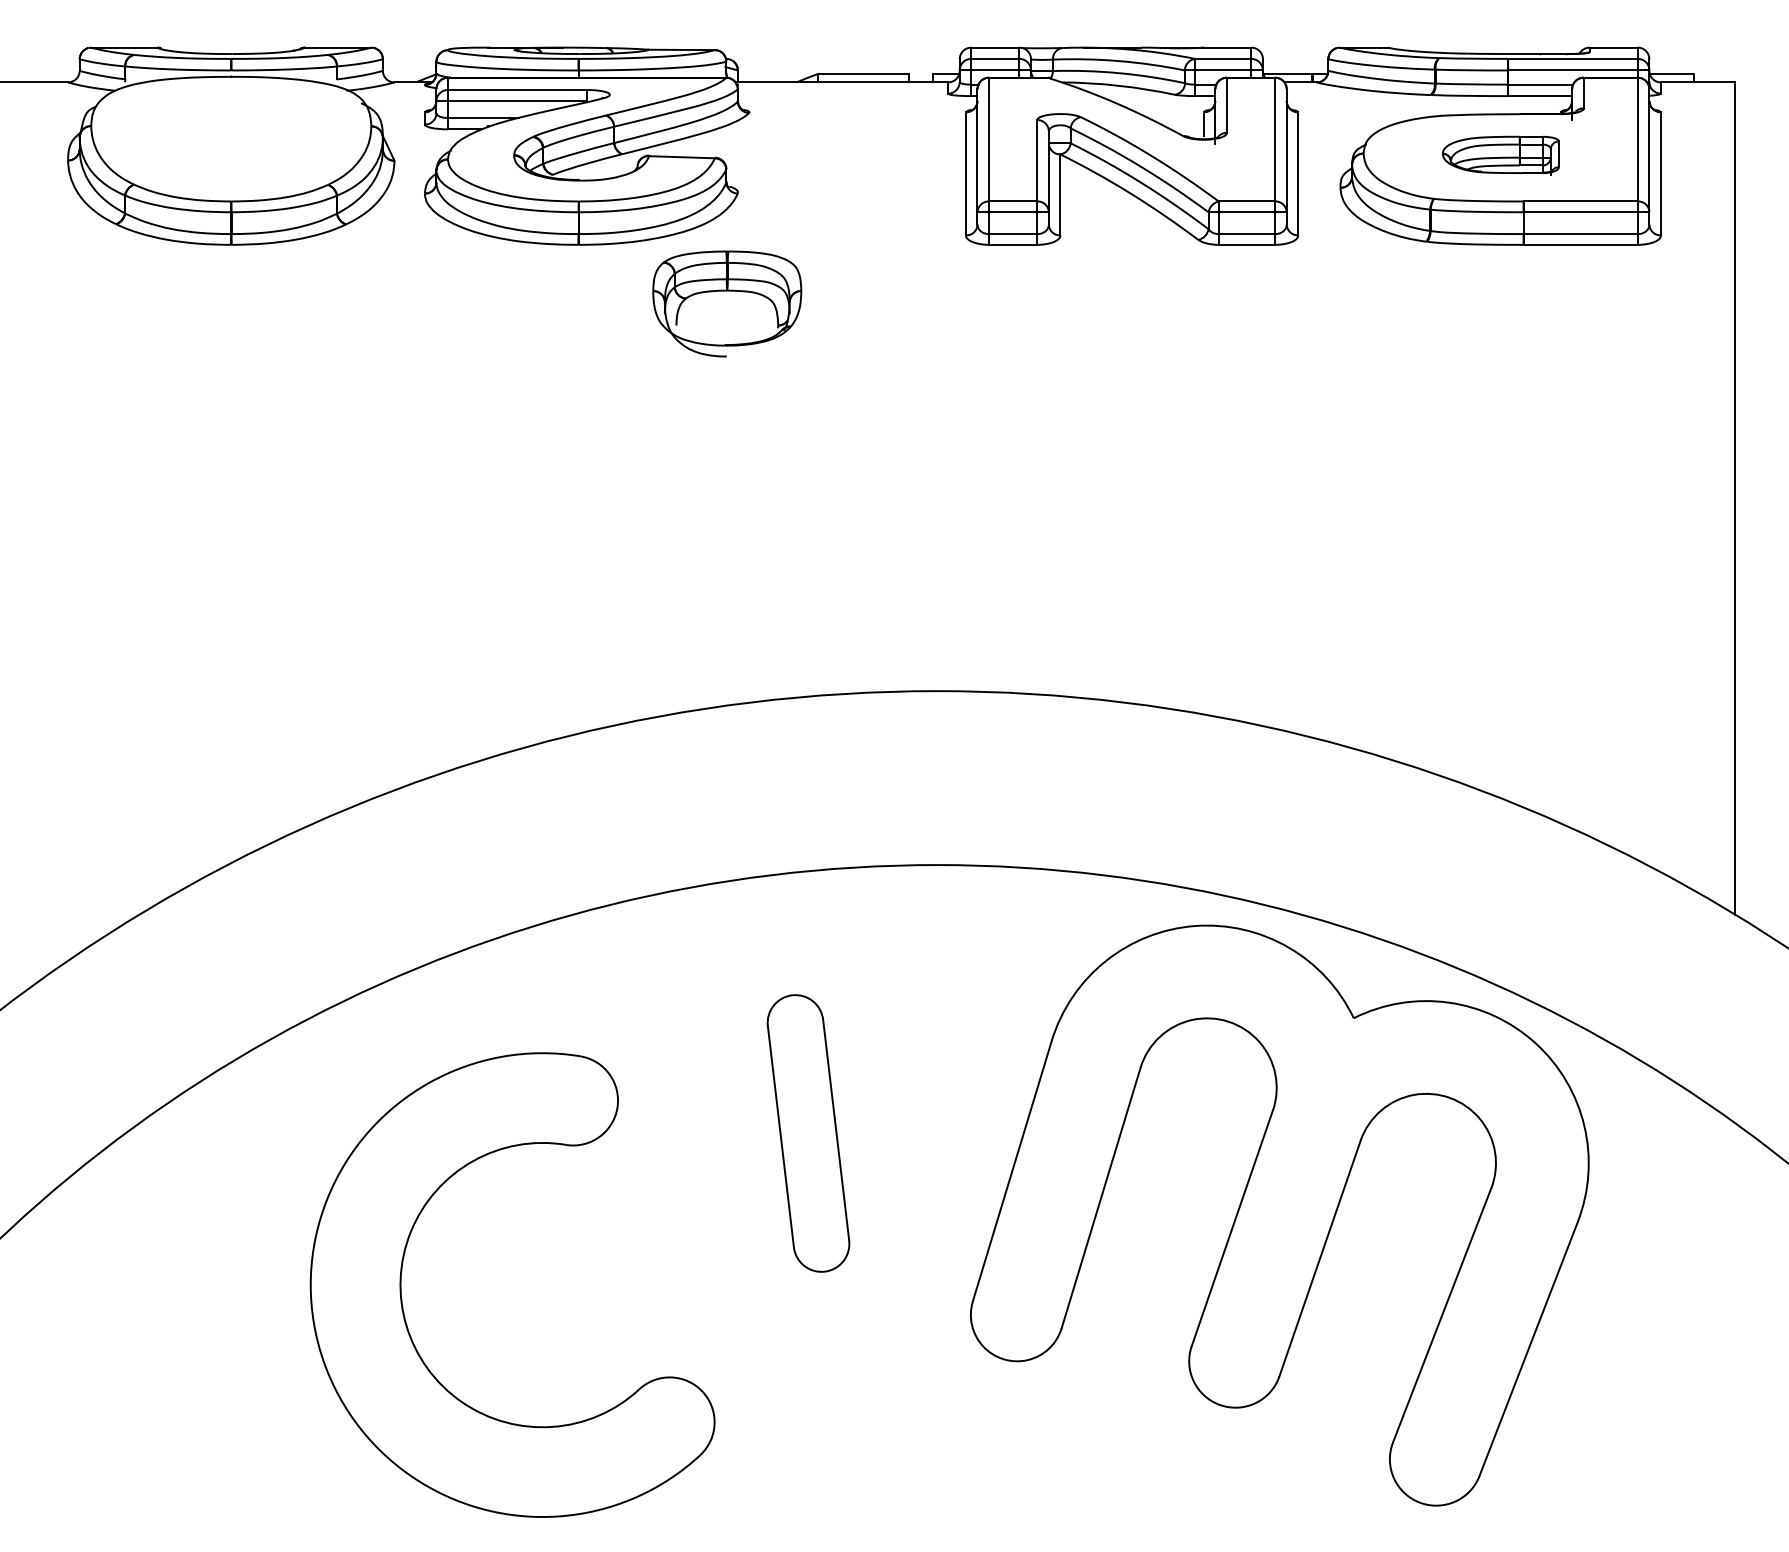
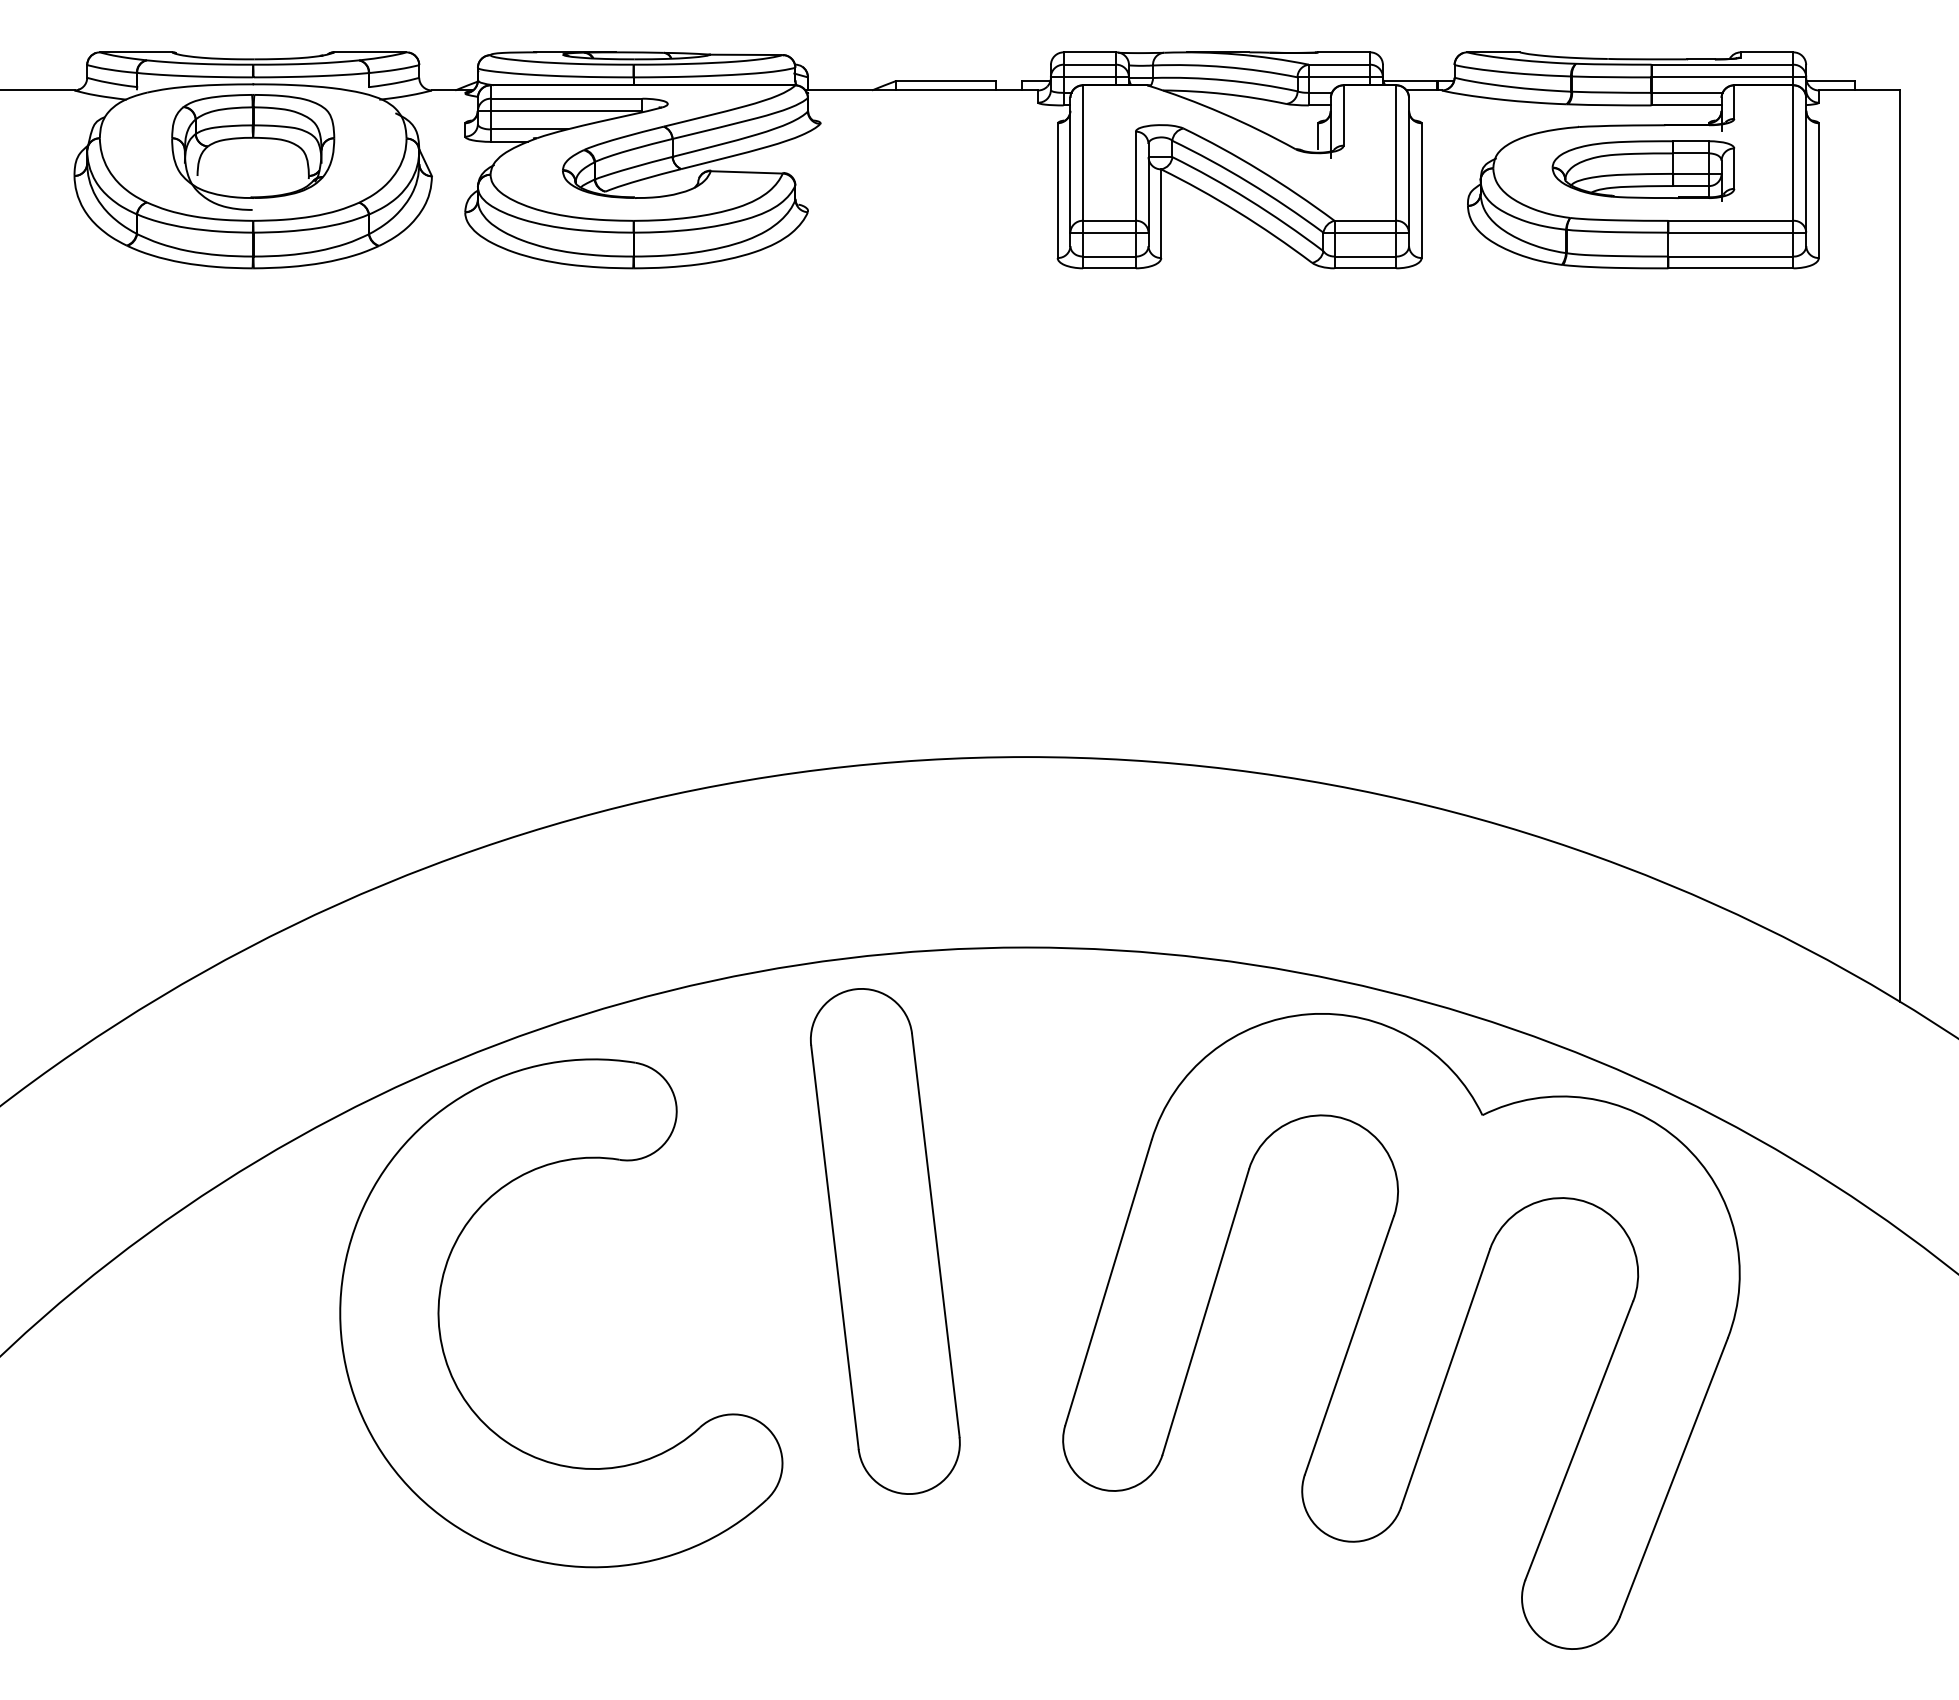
part: (1500, 155) -> (1643, 170), size x1.43
part: (727, 303) -> (253, 151), moved
part: (808, 1133) -> (885, 1241), size x1.67
part: (402, 1271) -> (440, 1298), moved

